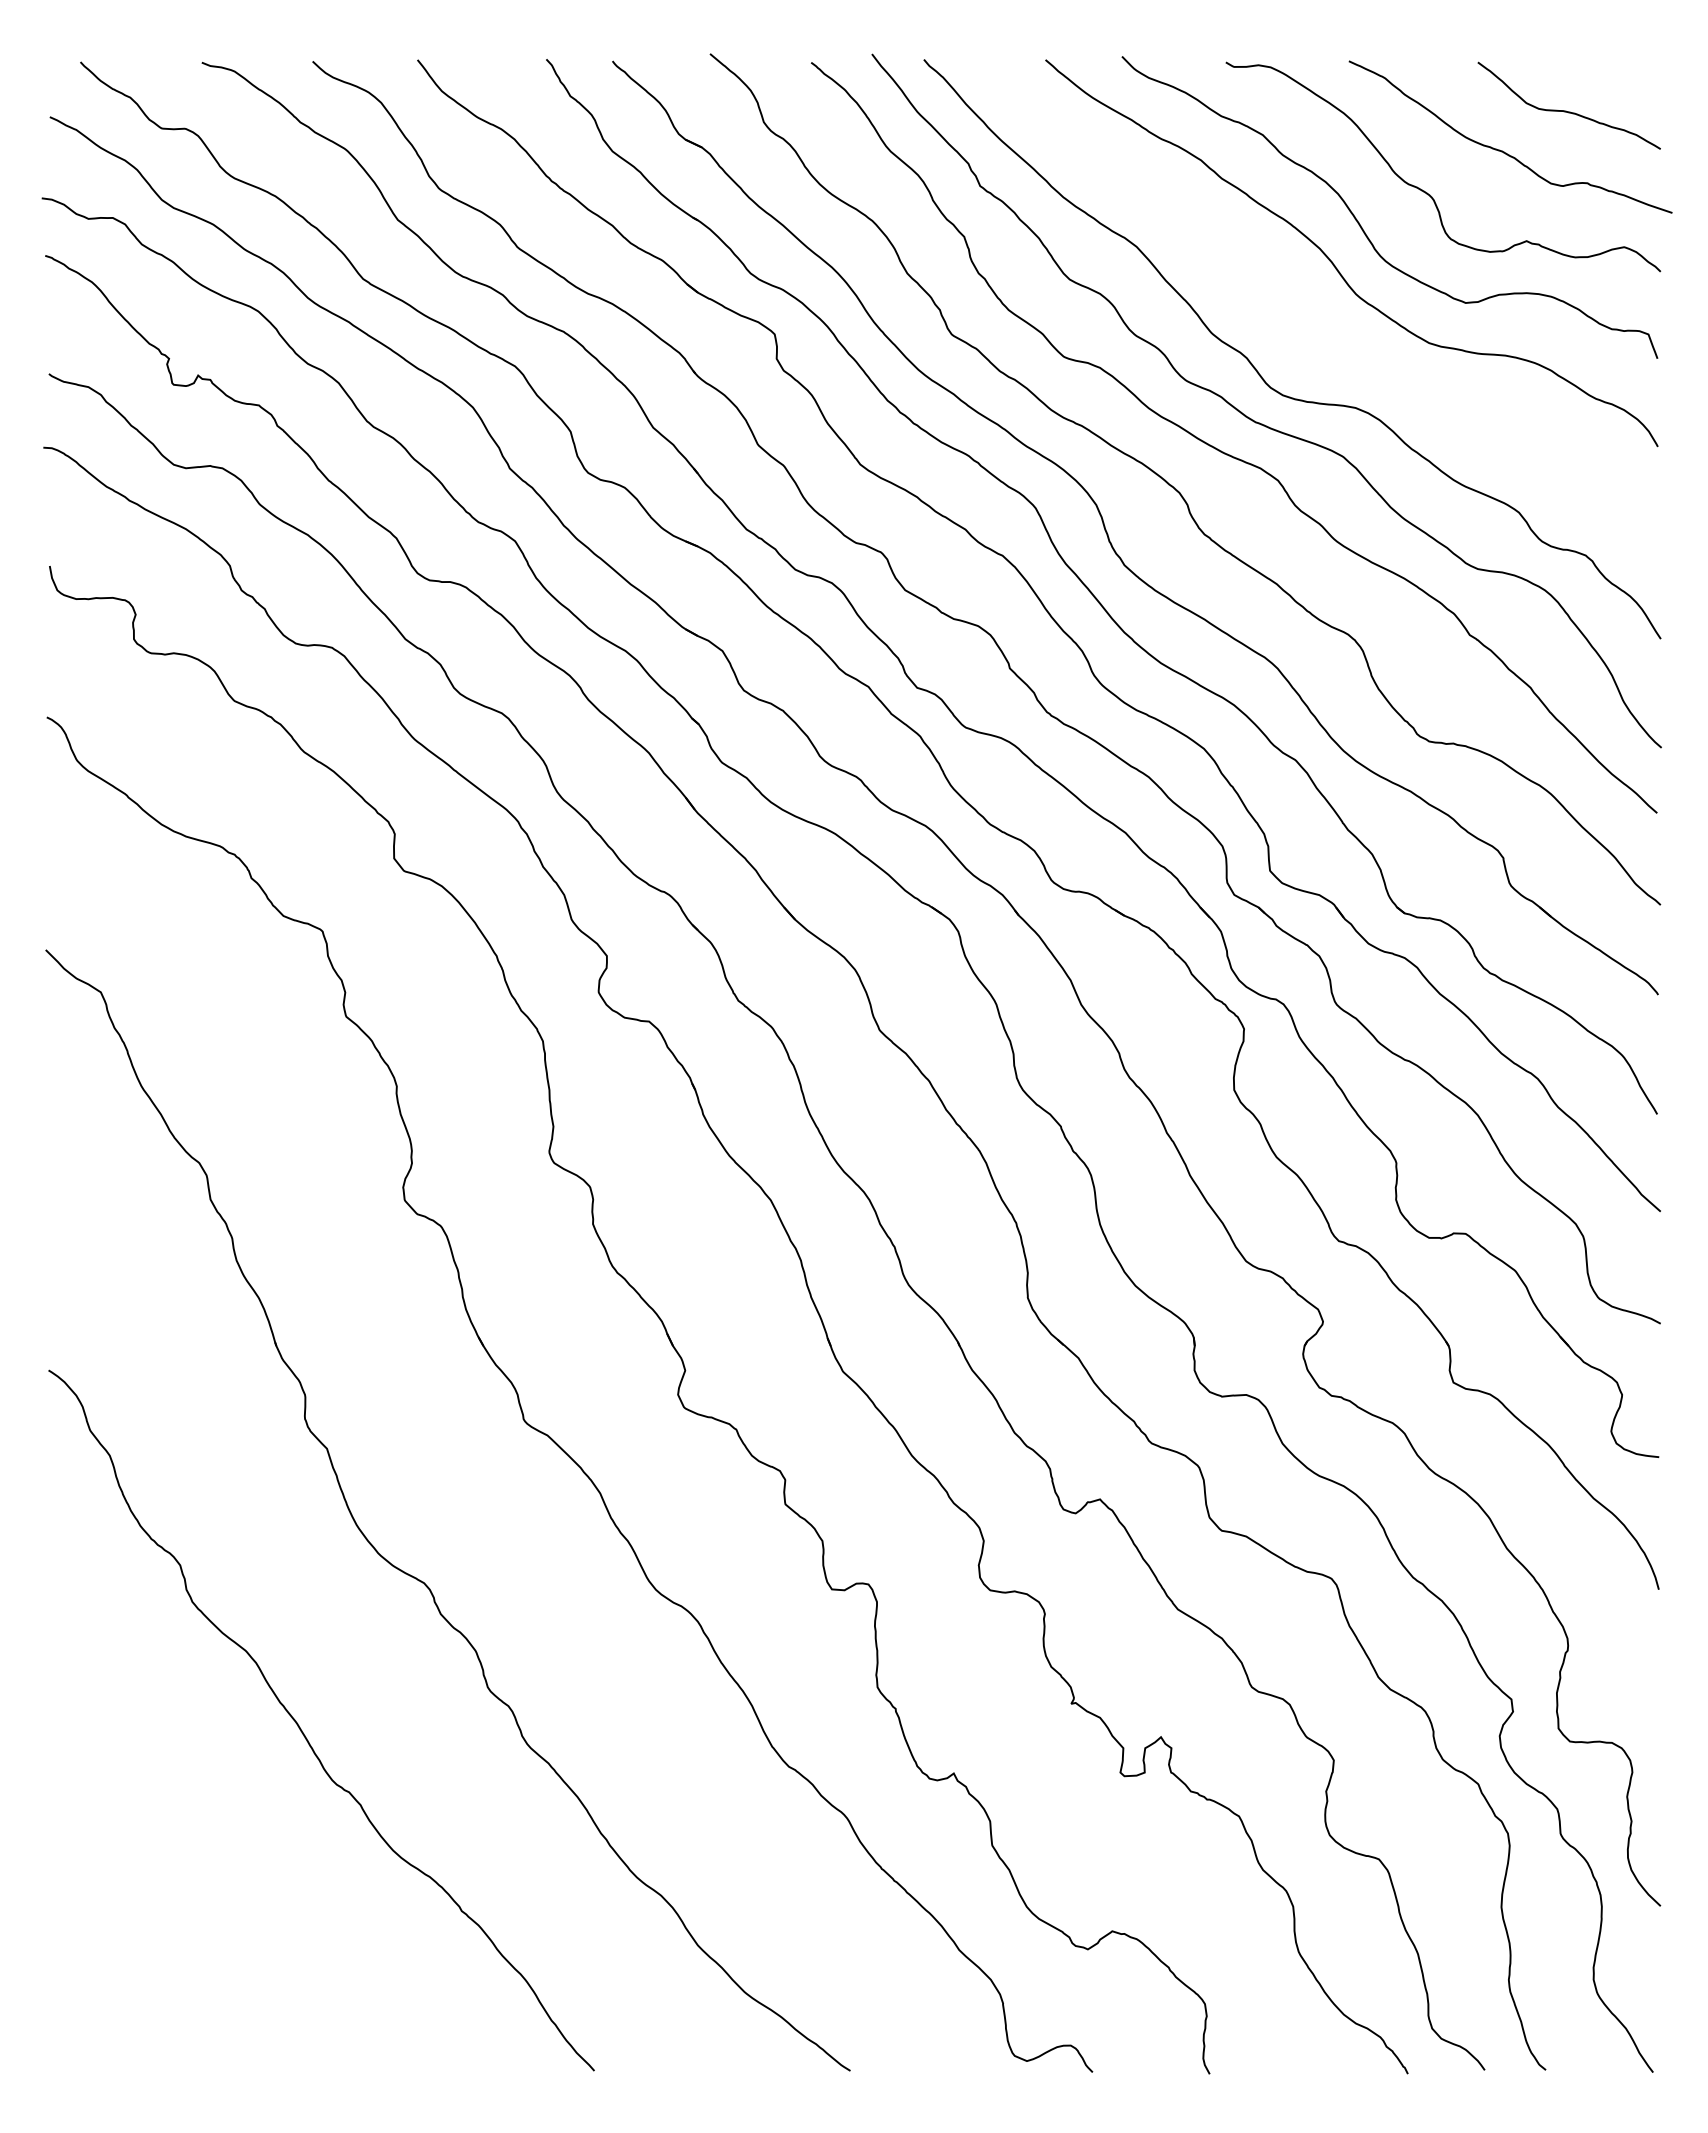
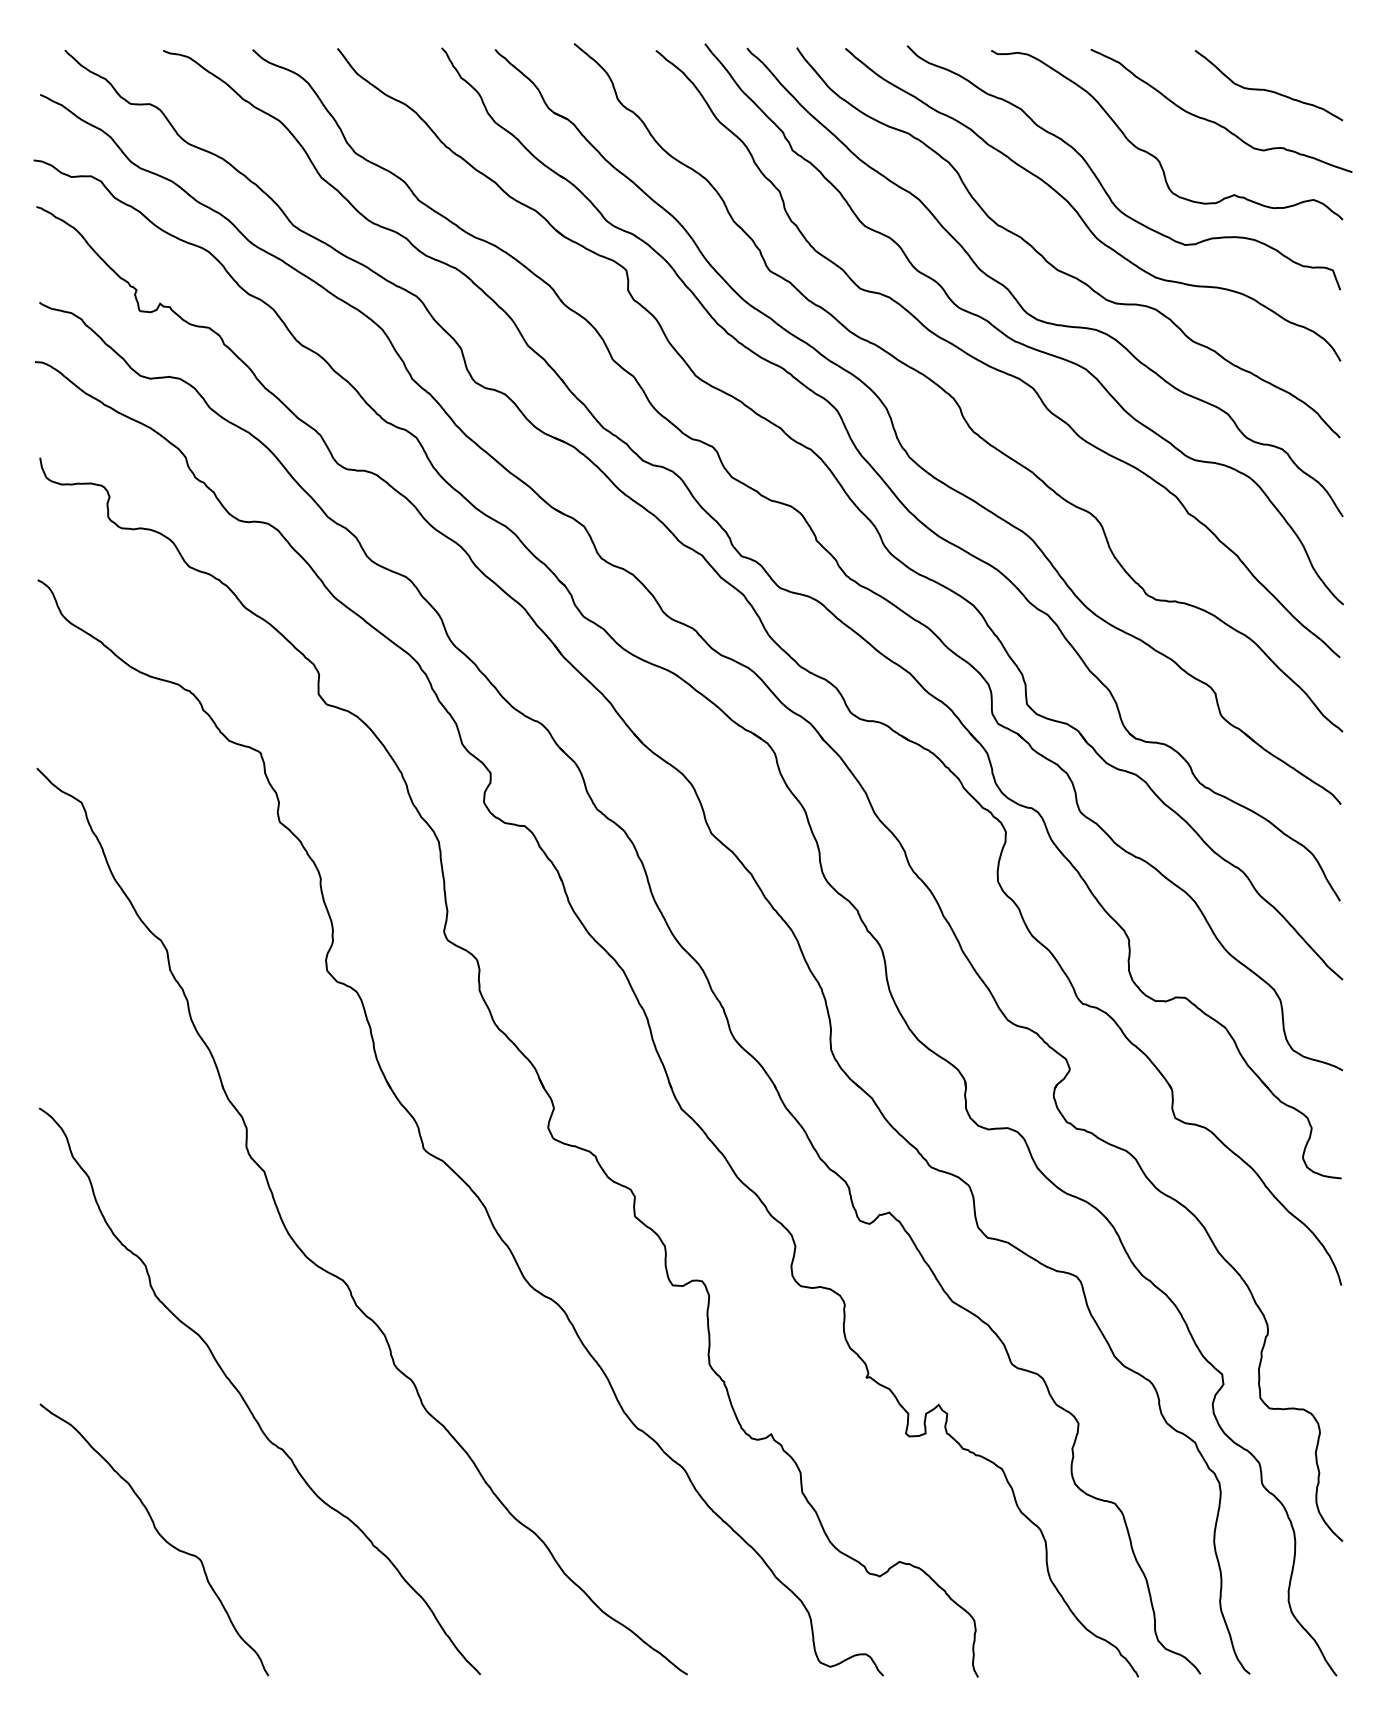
curve: (1299, 325) -> (1050, 263), added
curve: (196, 1897) -> (158, 1534), added

